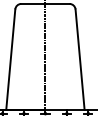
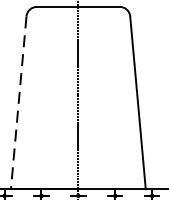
line: (10, 60) -> (18, 104), solid -> dashed

